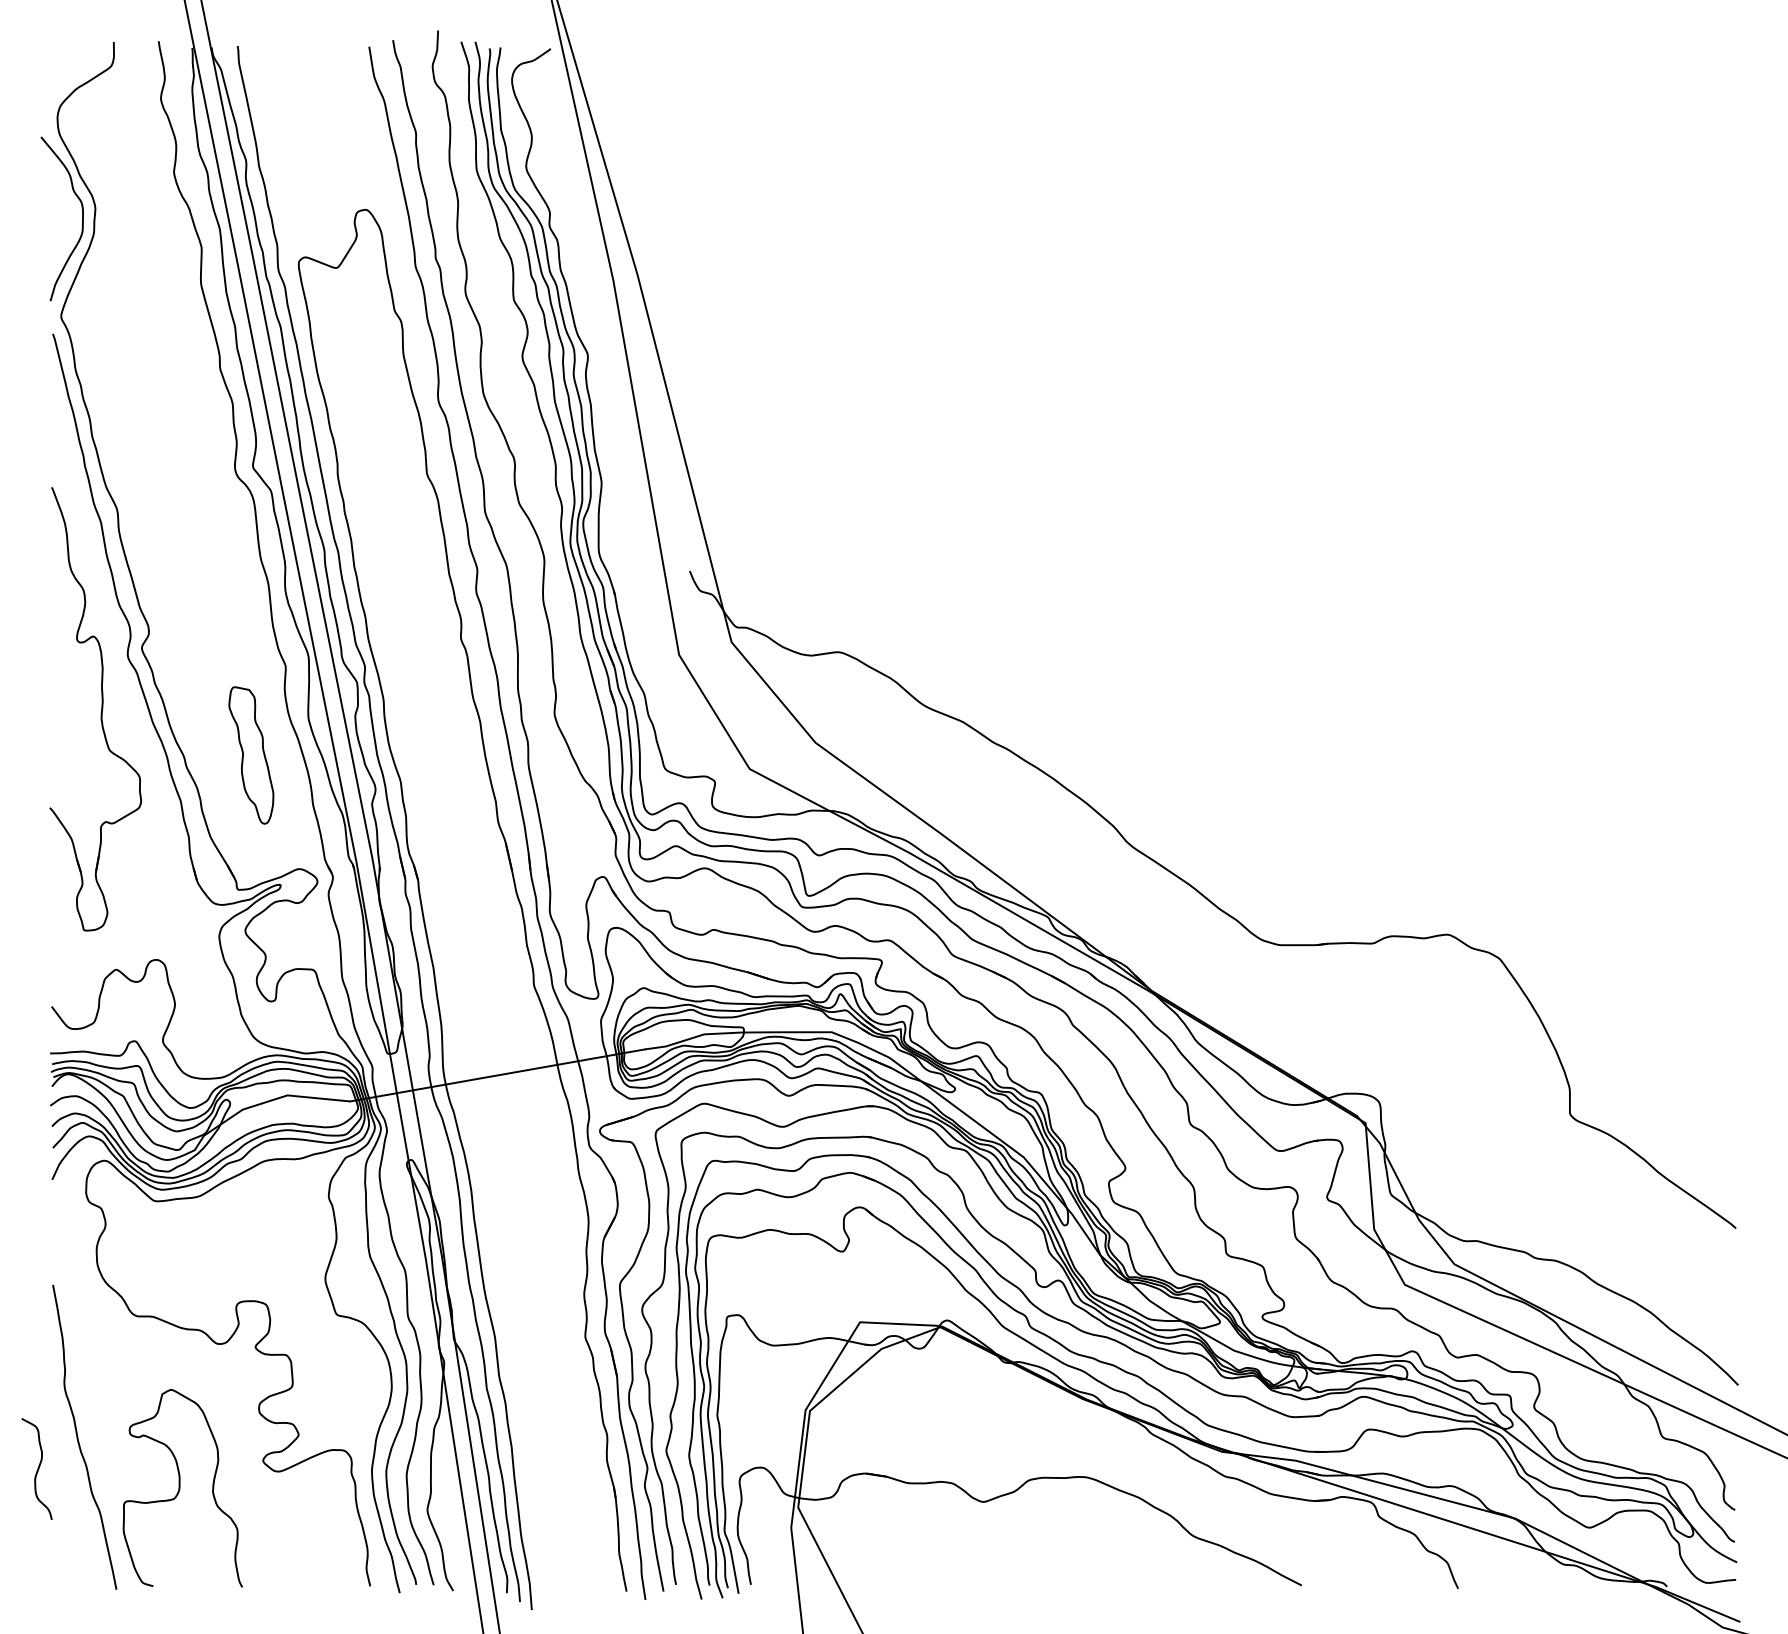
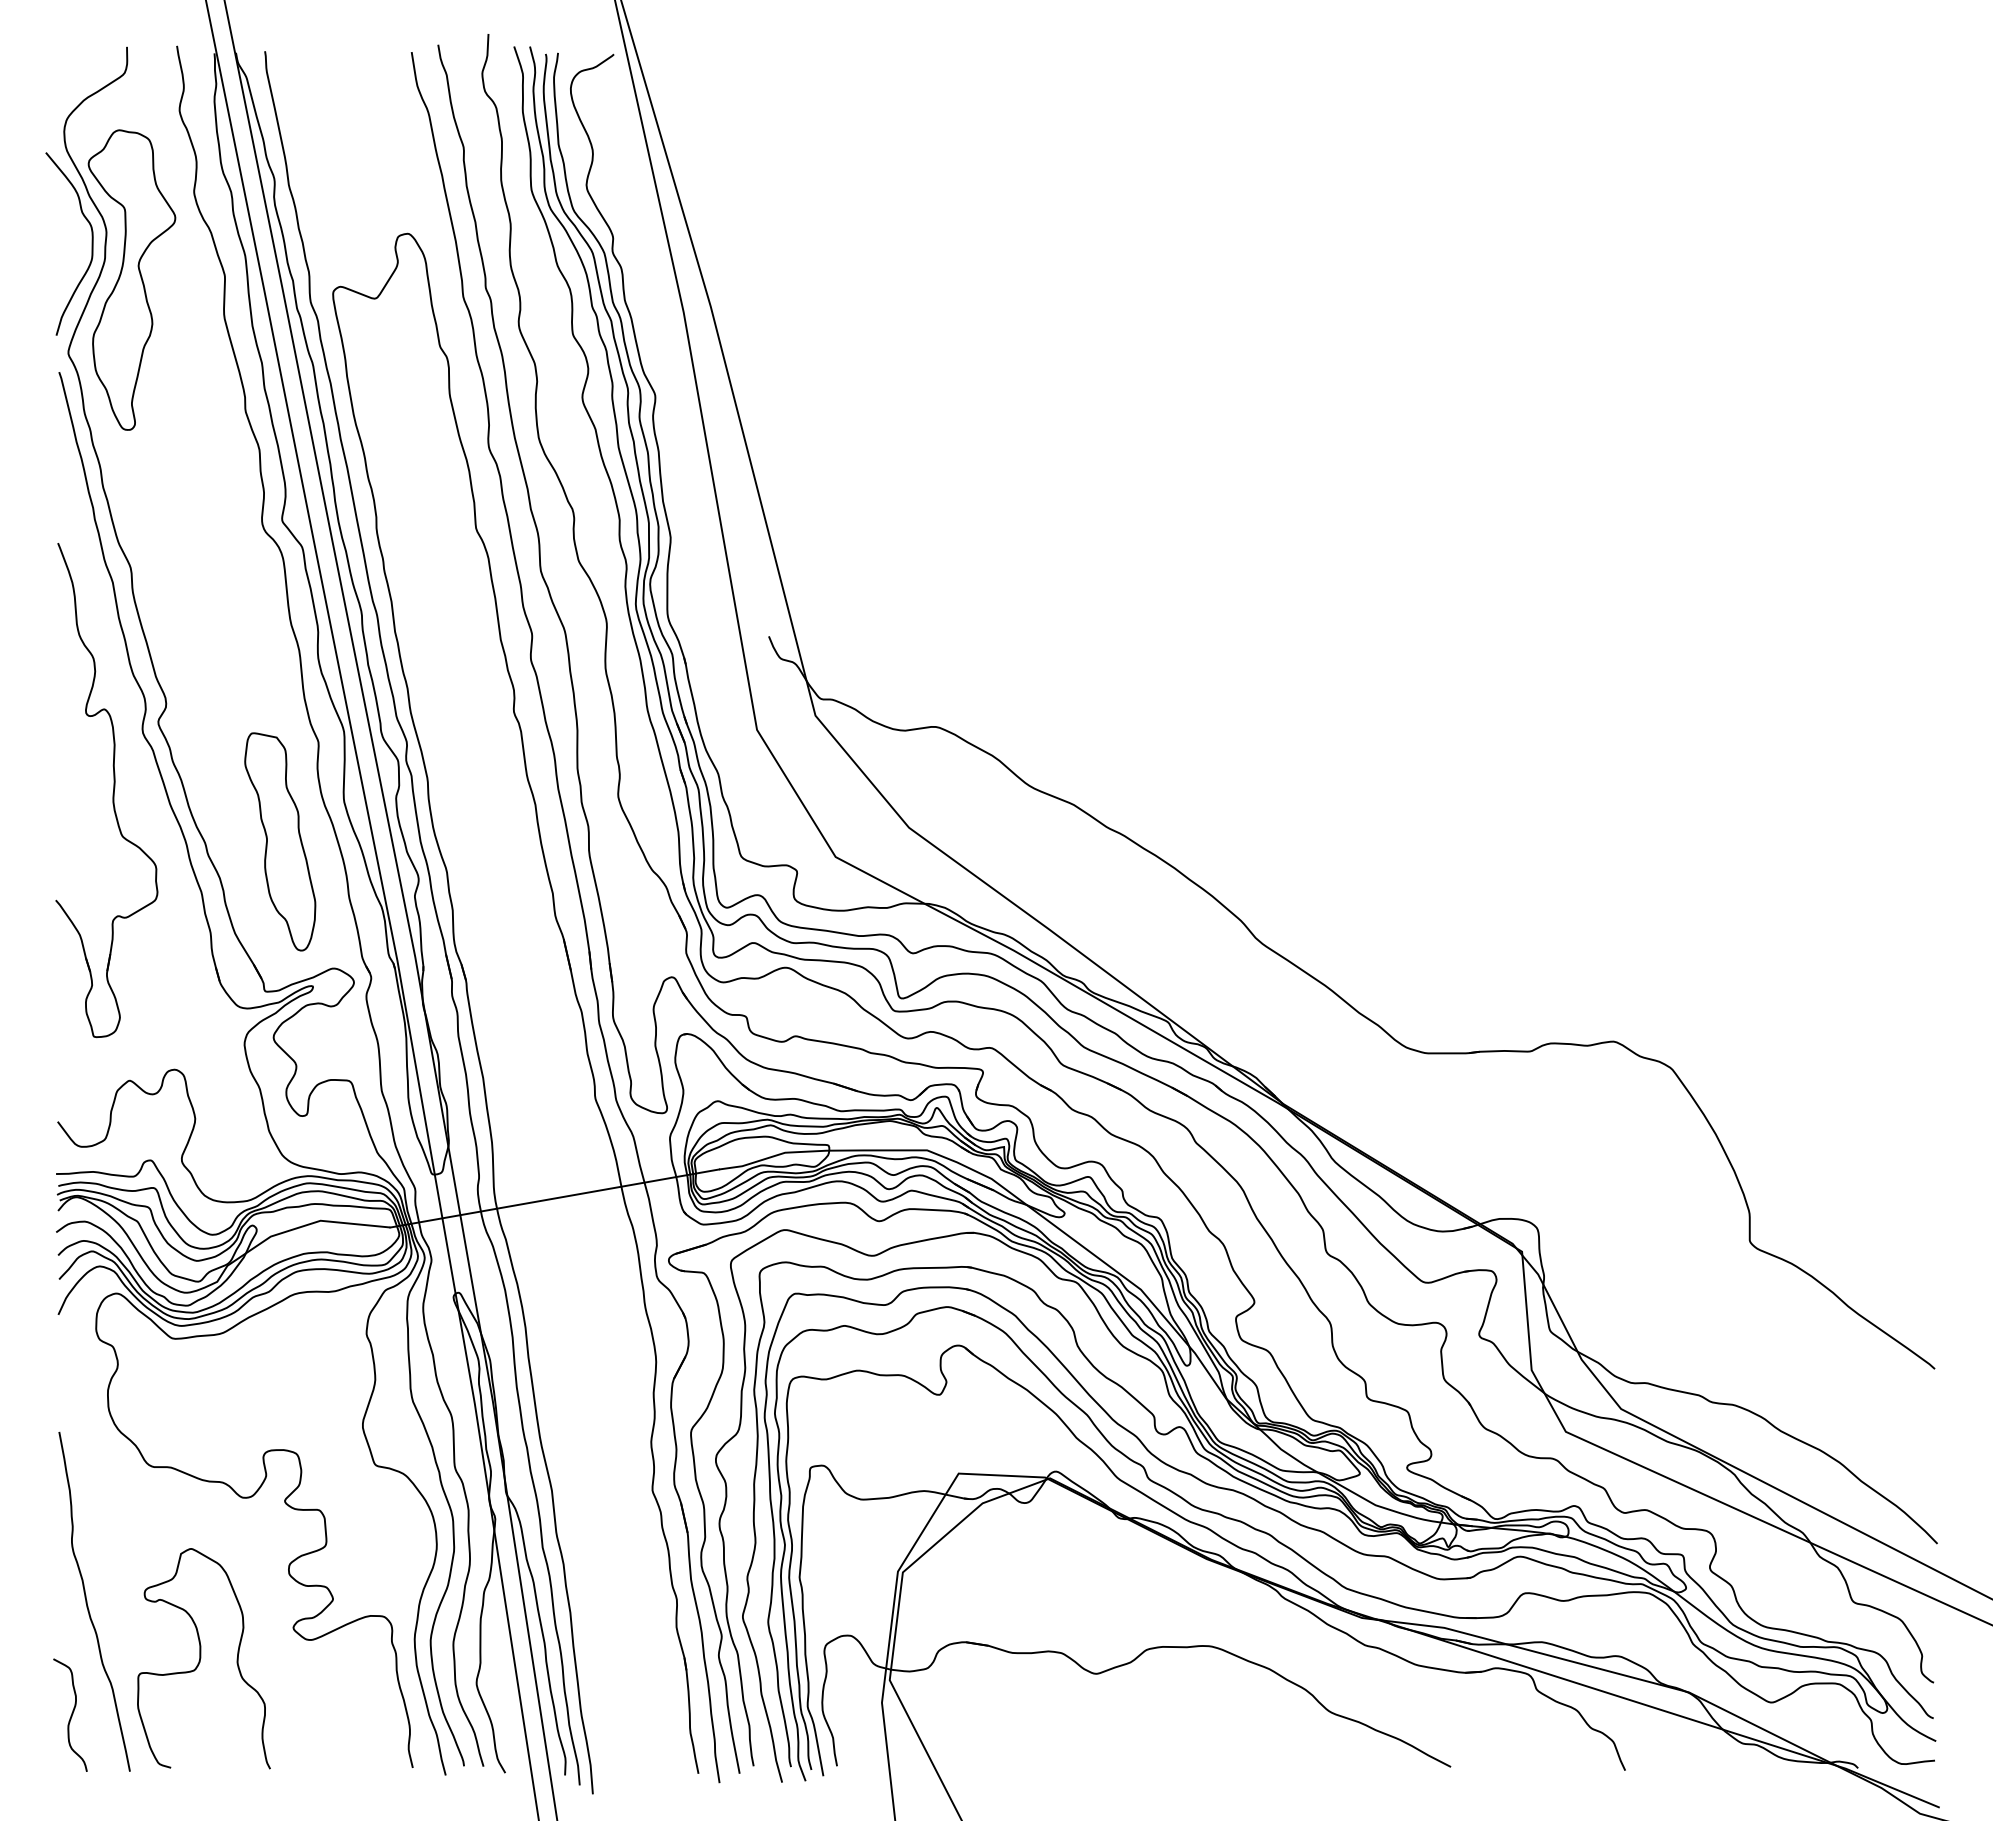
part: (117, 250) -> (131, 279), added
part: (251, 755) -> (280, 841), size x1.43
curve: (37, 1468) -> (71, 1714), moved

